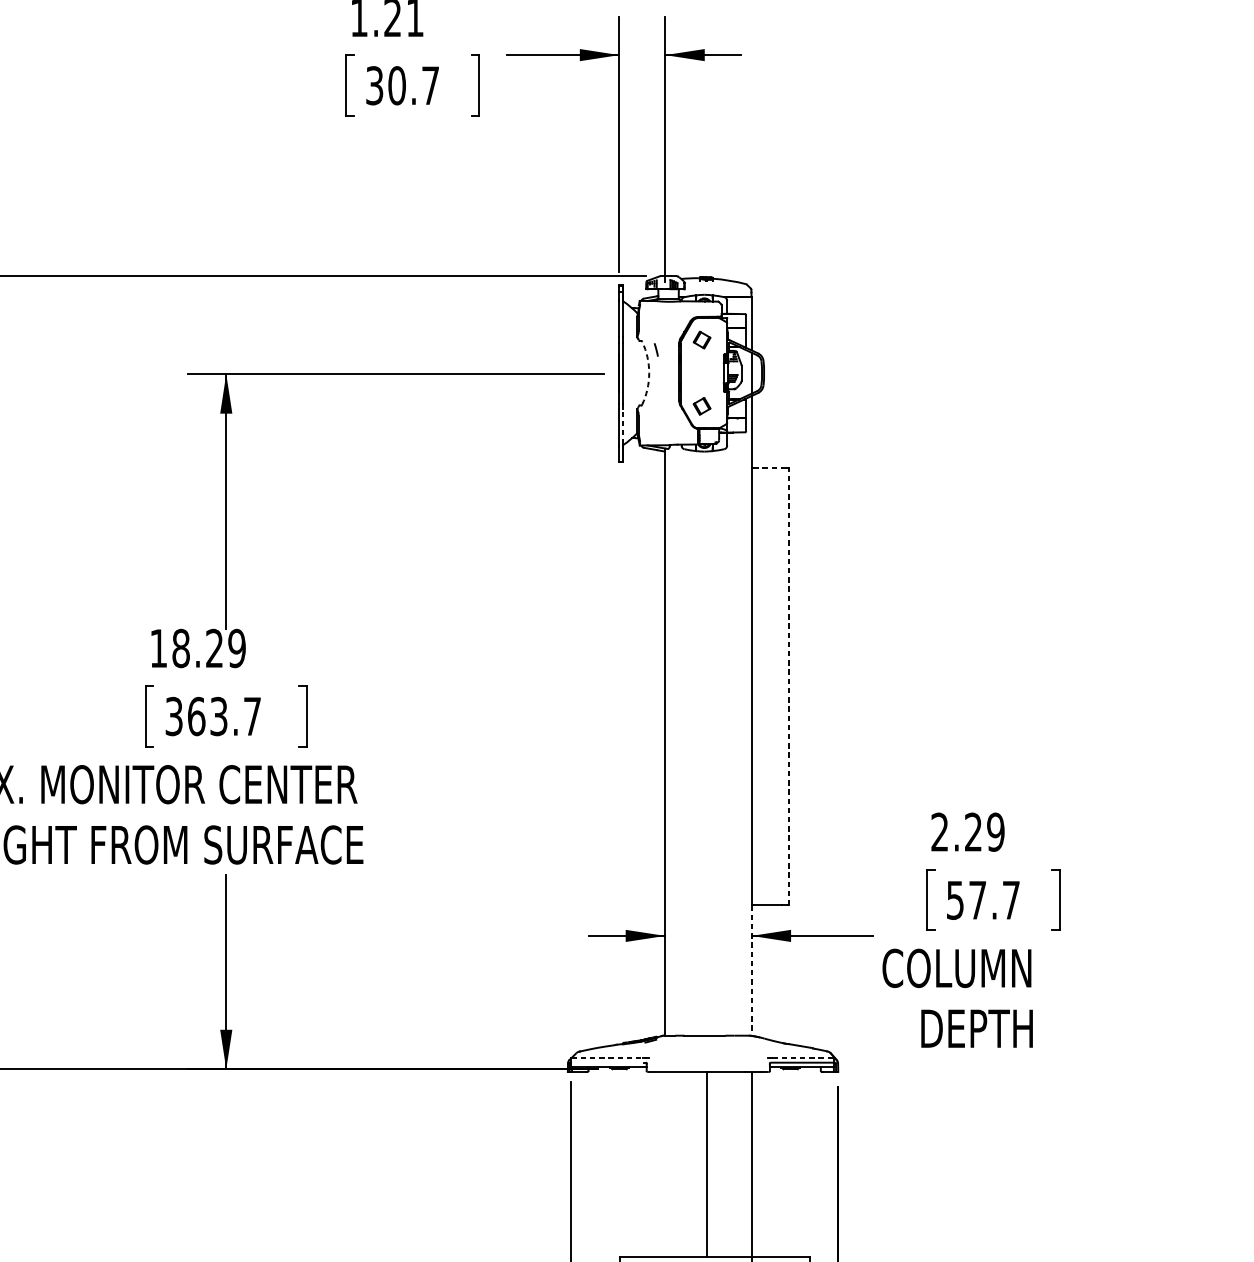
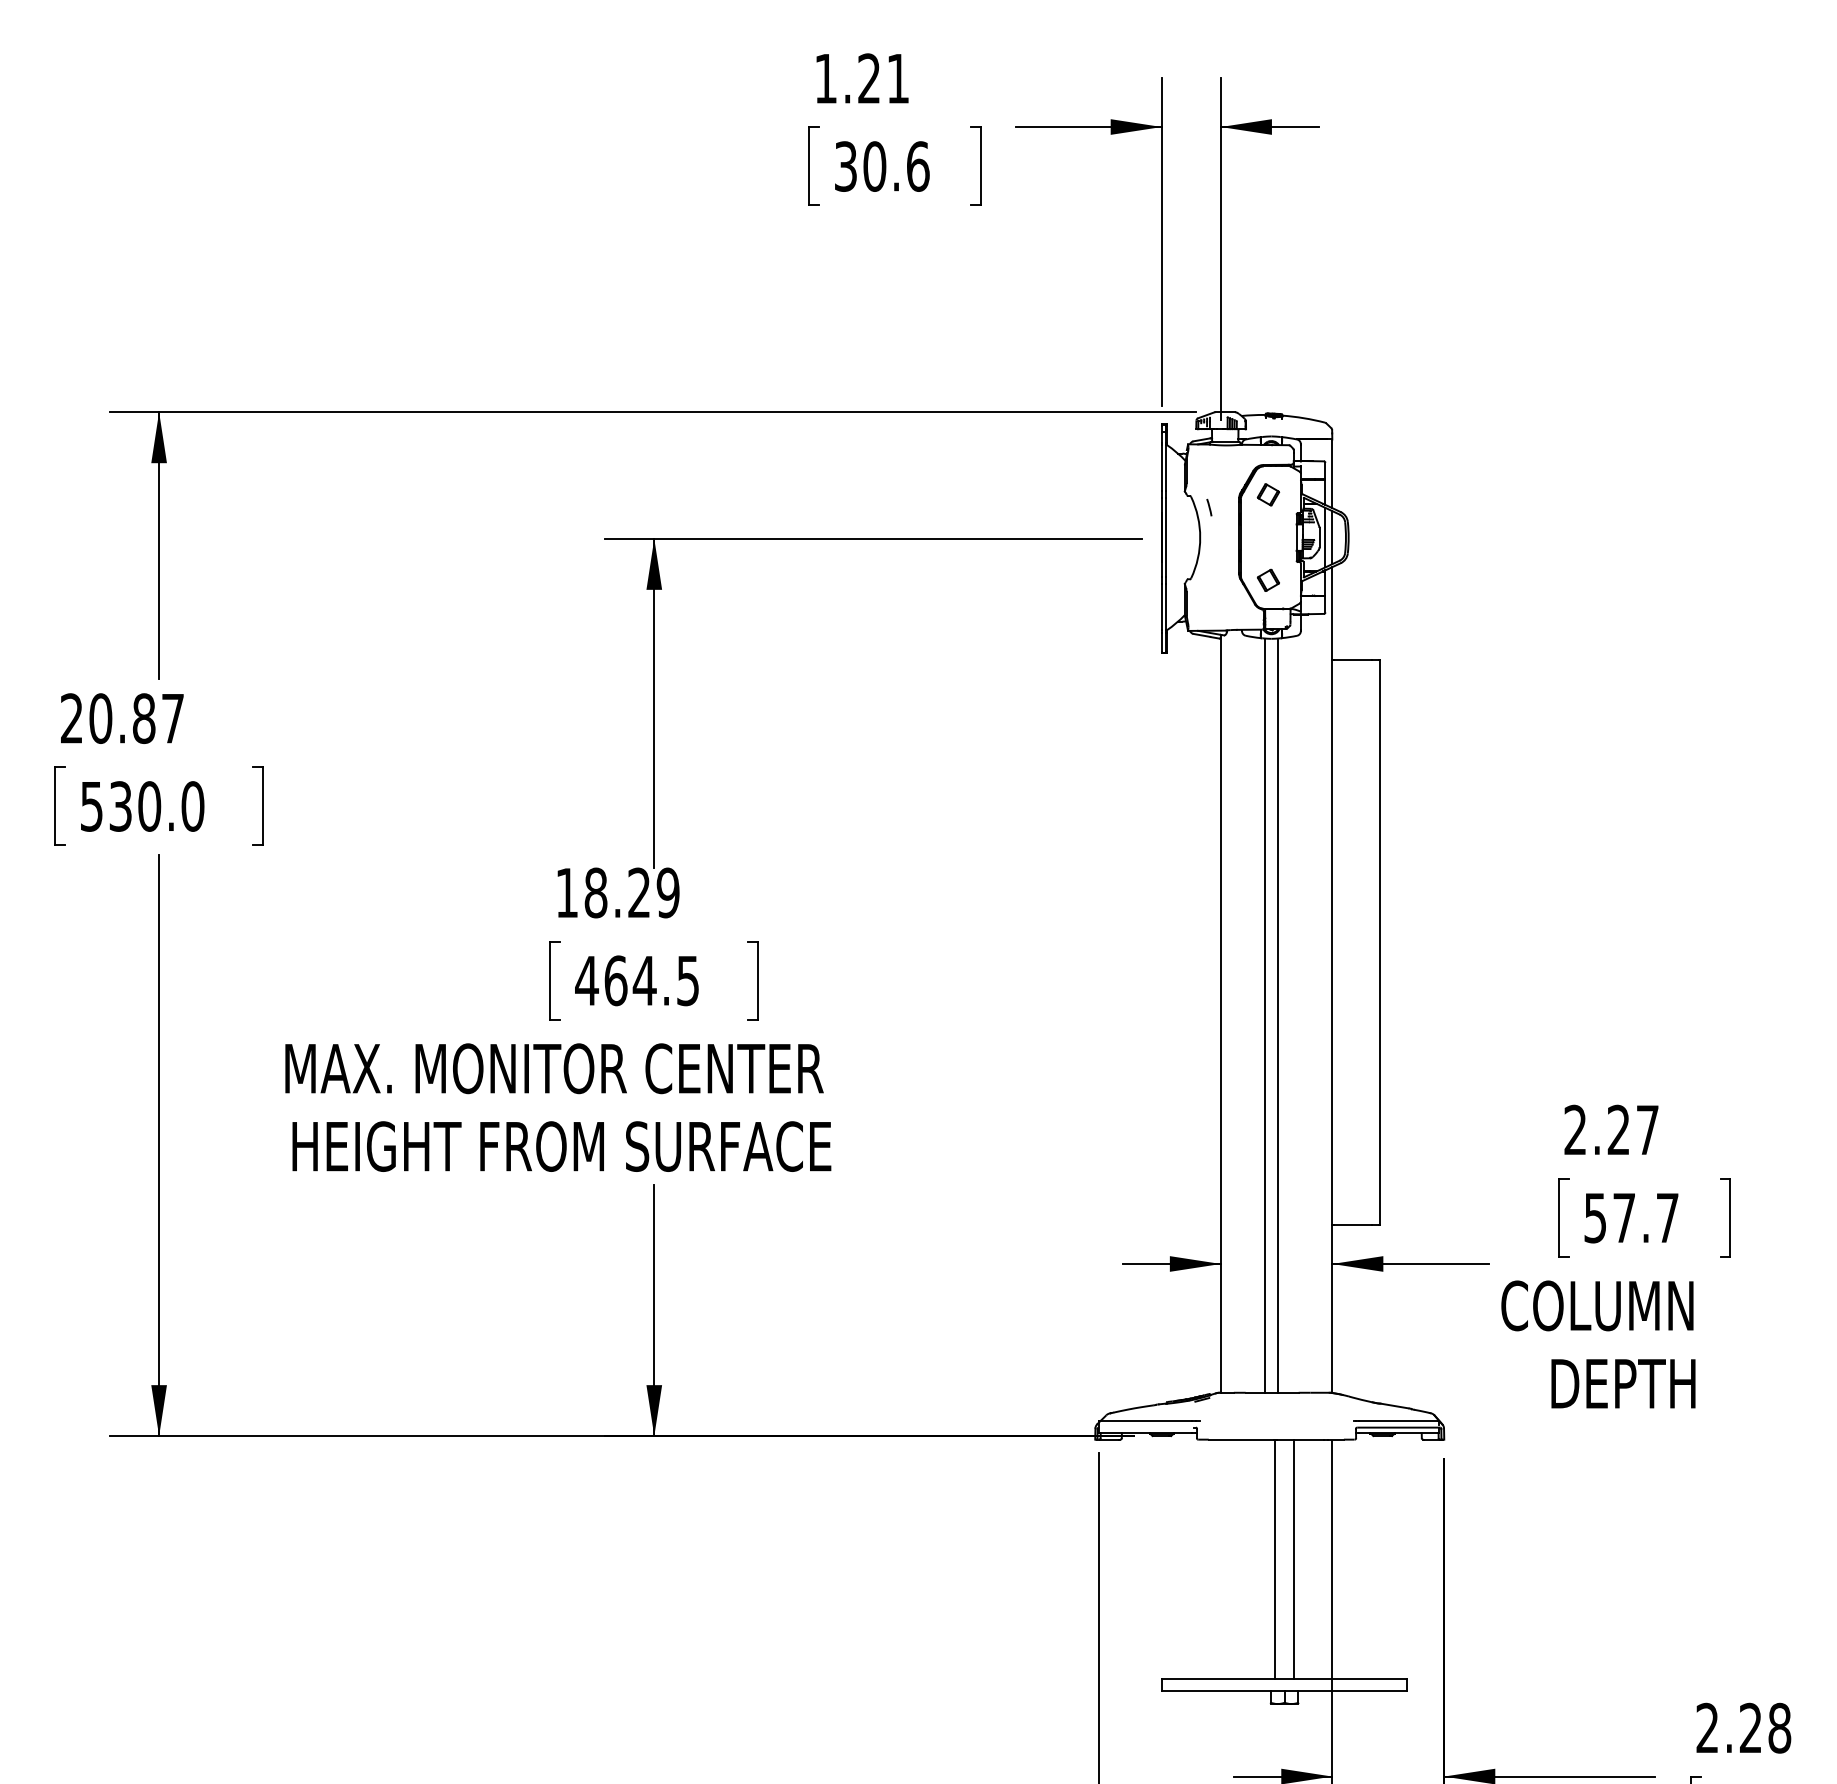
text: (430, 85) -> (918, 166), 30.7 -> 30.6
arc: (649, 373) -> (1200, 537), dashed -> solid
line: (746, 373) -> (1325, 537), added
line: (623, 427) -> (1166, 607), dashed -> solid
line: (767, 468) -> (1353, 660), dashed -> solid
line: (788, 686) -> (1380, 942), dashed -> solid
text: (212, 716) -> (636, 980), 363.7 -> 464.5
line: (699, 743) -> (1264, 1015), added
line: (709, 743) -> (1277, 1015), added
text: (995, 831) -> (1647, 1129), 2.29 -> 2.27
line: (751, 971) -> (1332, 1309), dashed -> solid
line: (607, 1057) -> (1146, 1420), dashed -> solid
line: (802, 1057) -> (1398, 1420), dashed -> solid
line: (721, 1164) -> (1293, 1558), added

